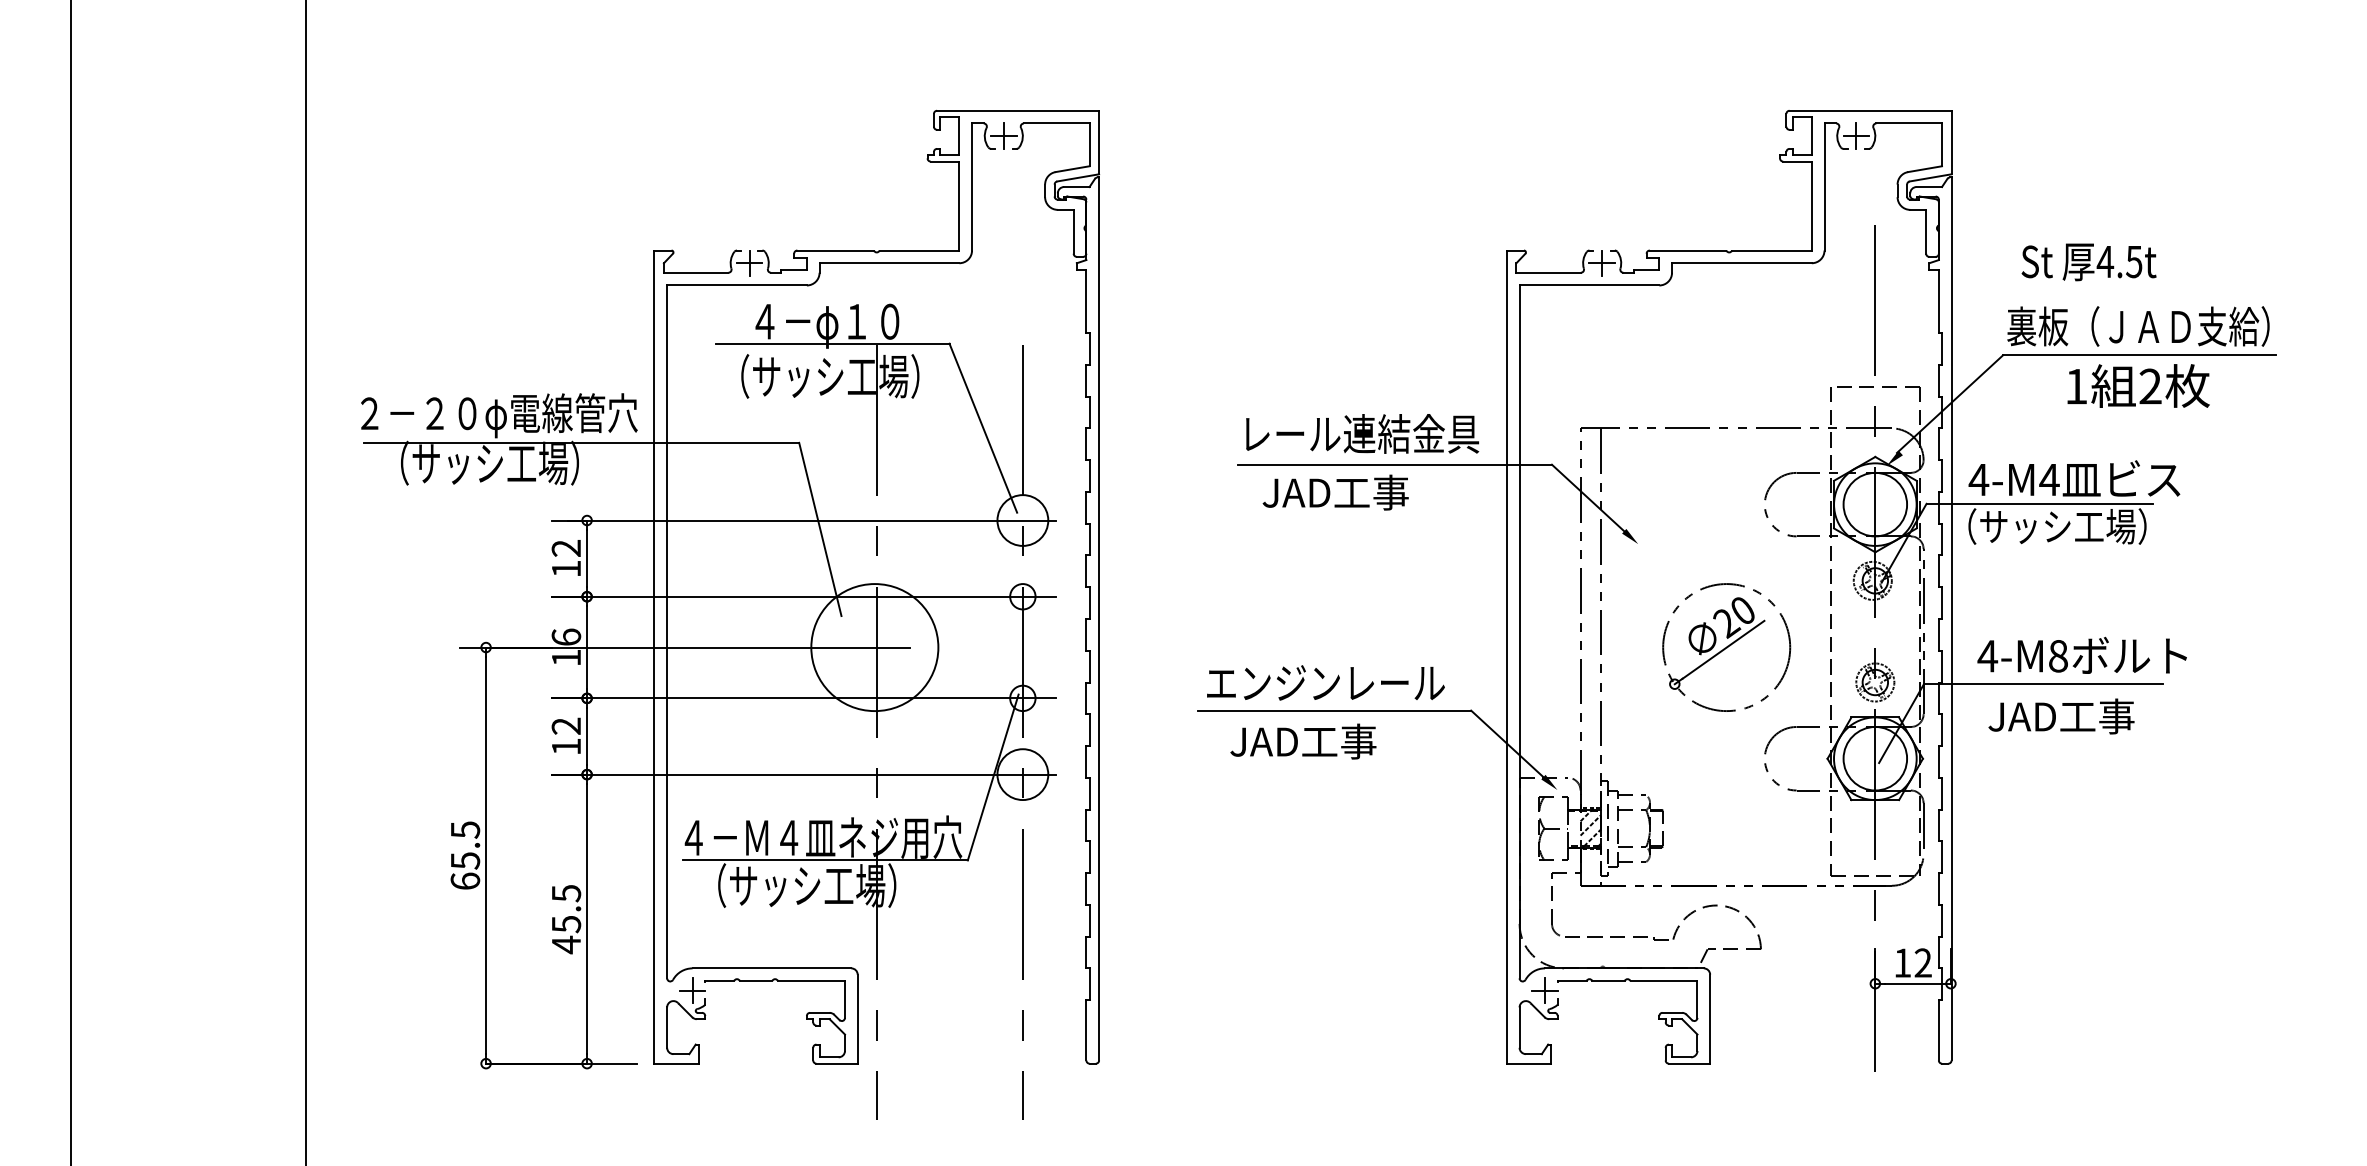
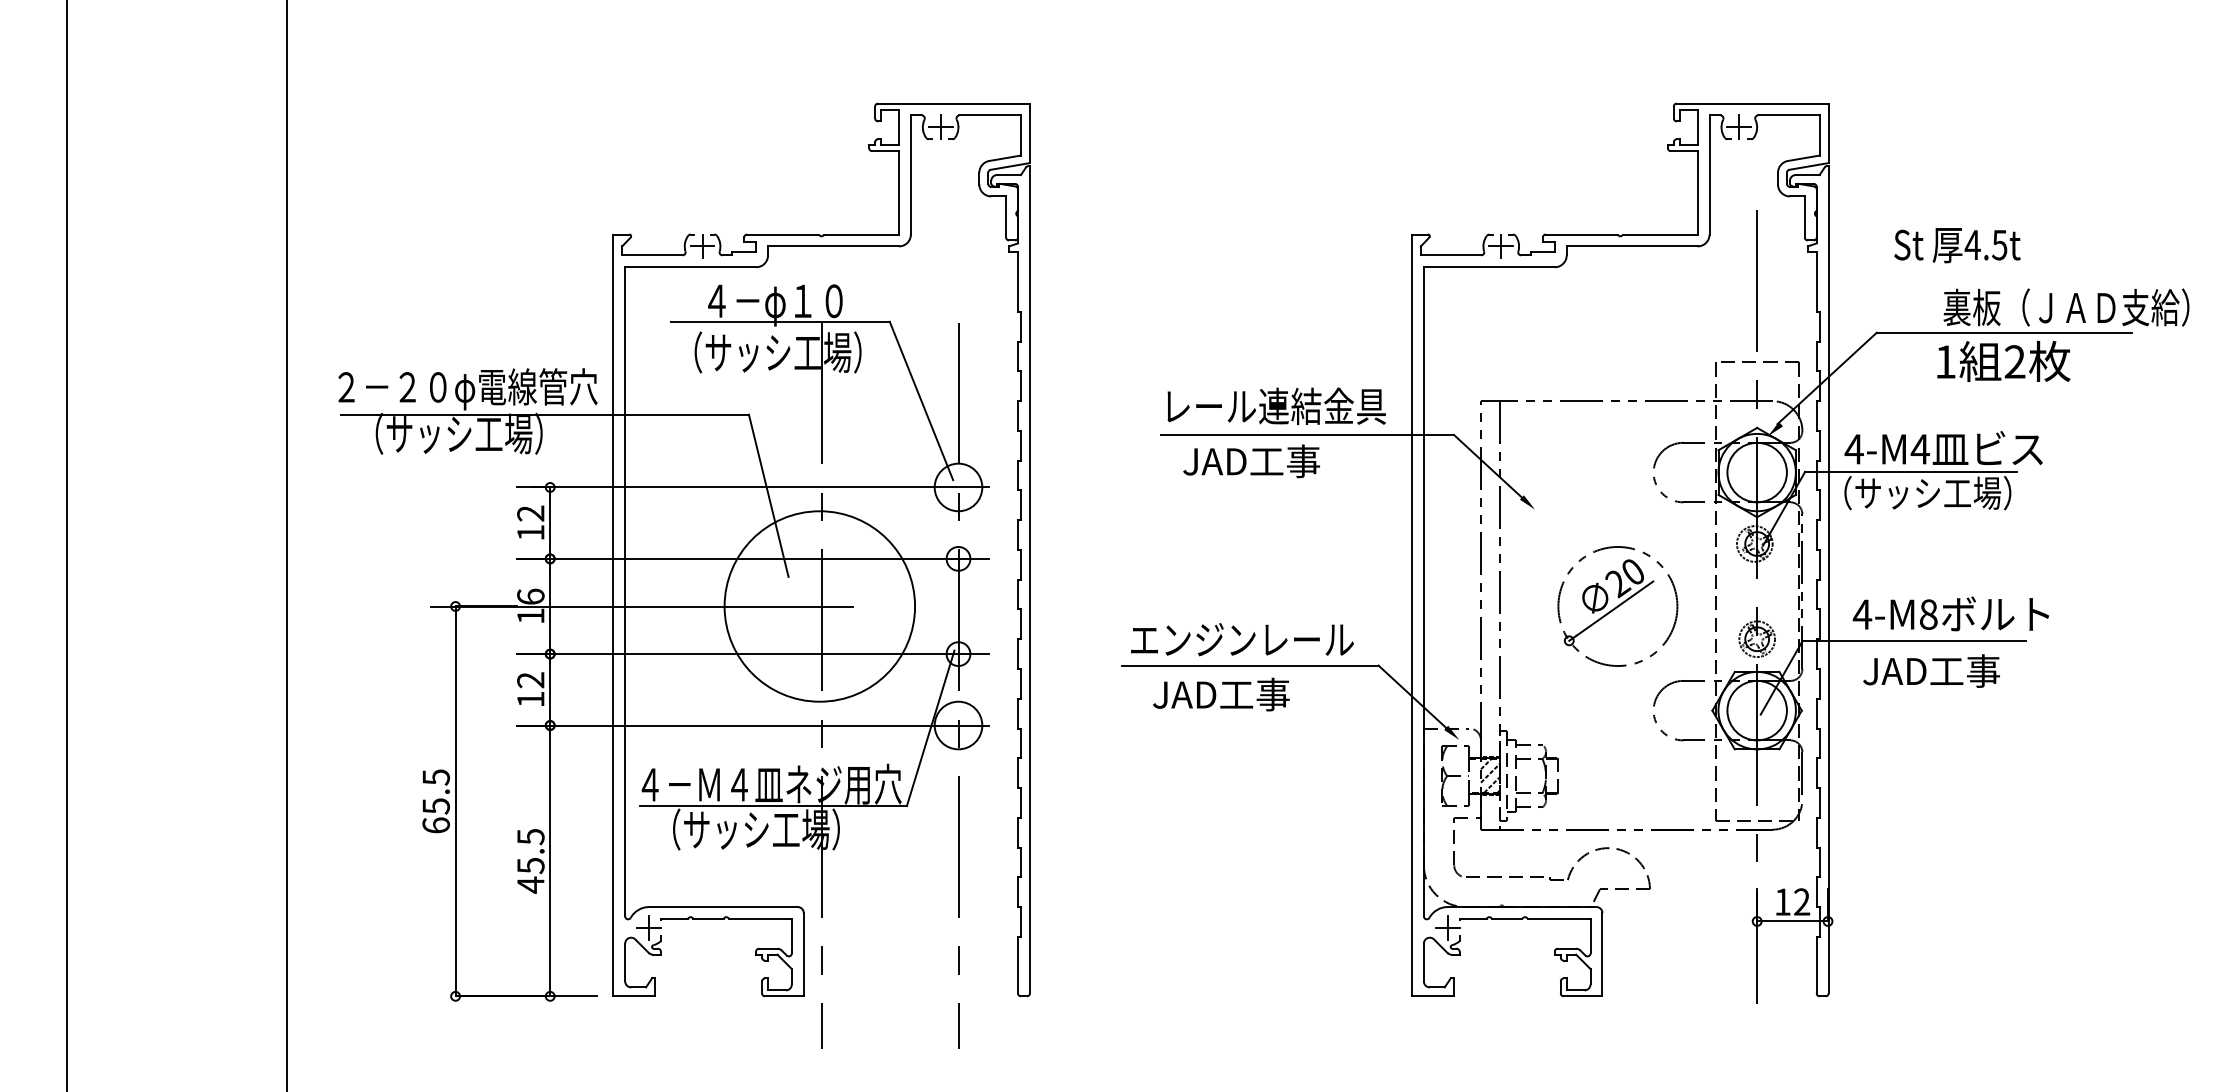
text: (2138, 326) -> (2066, 307), moved
circle: (874, 647) -> (819, 606), size x1.6

